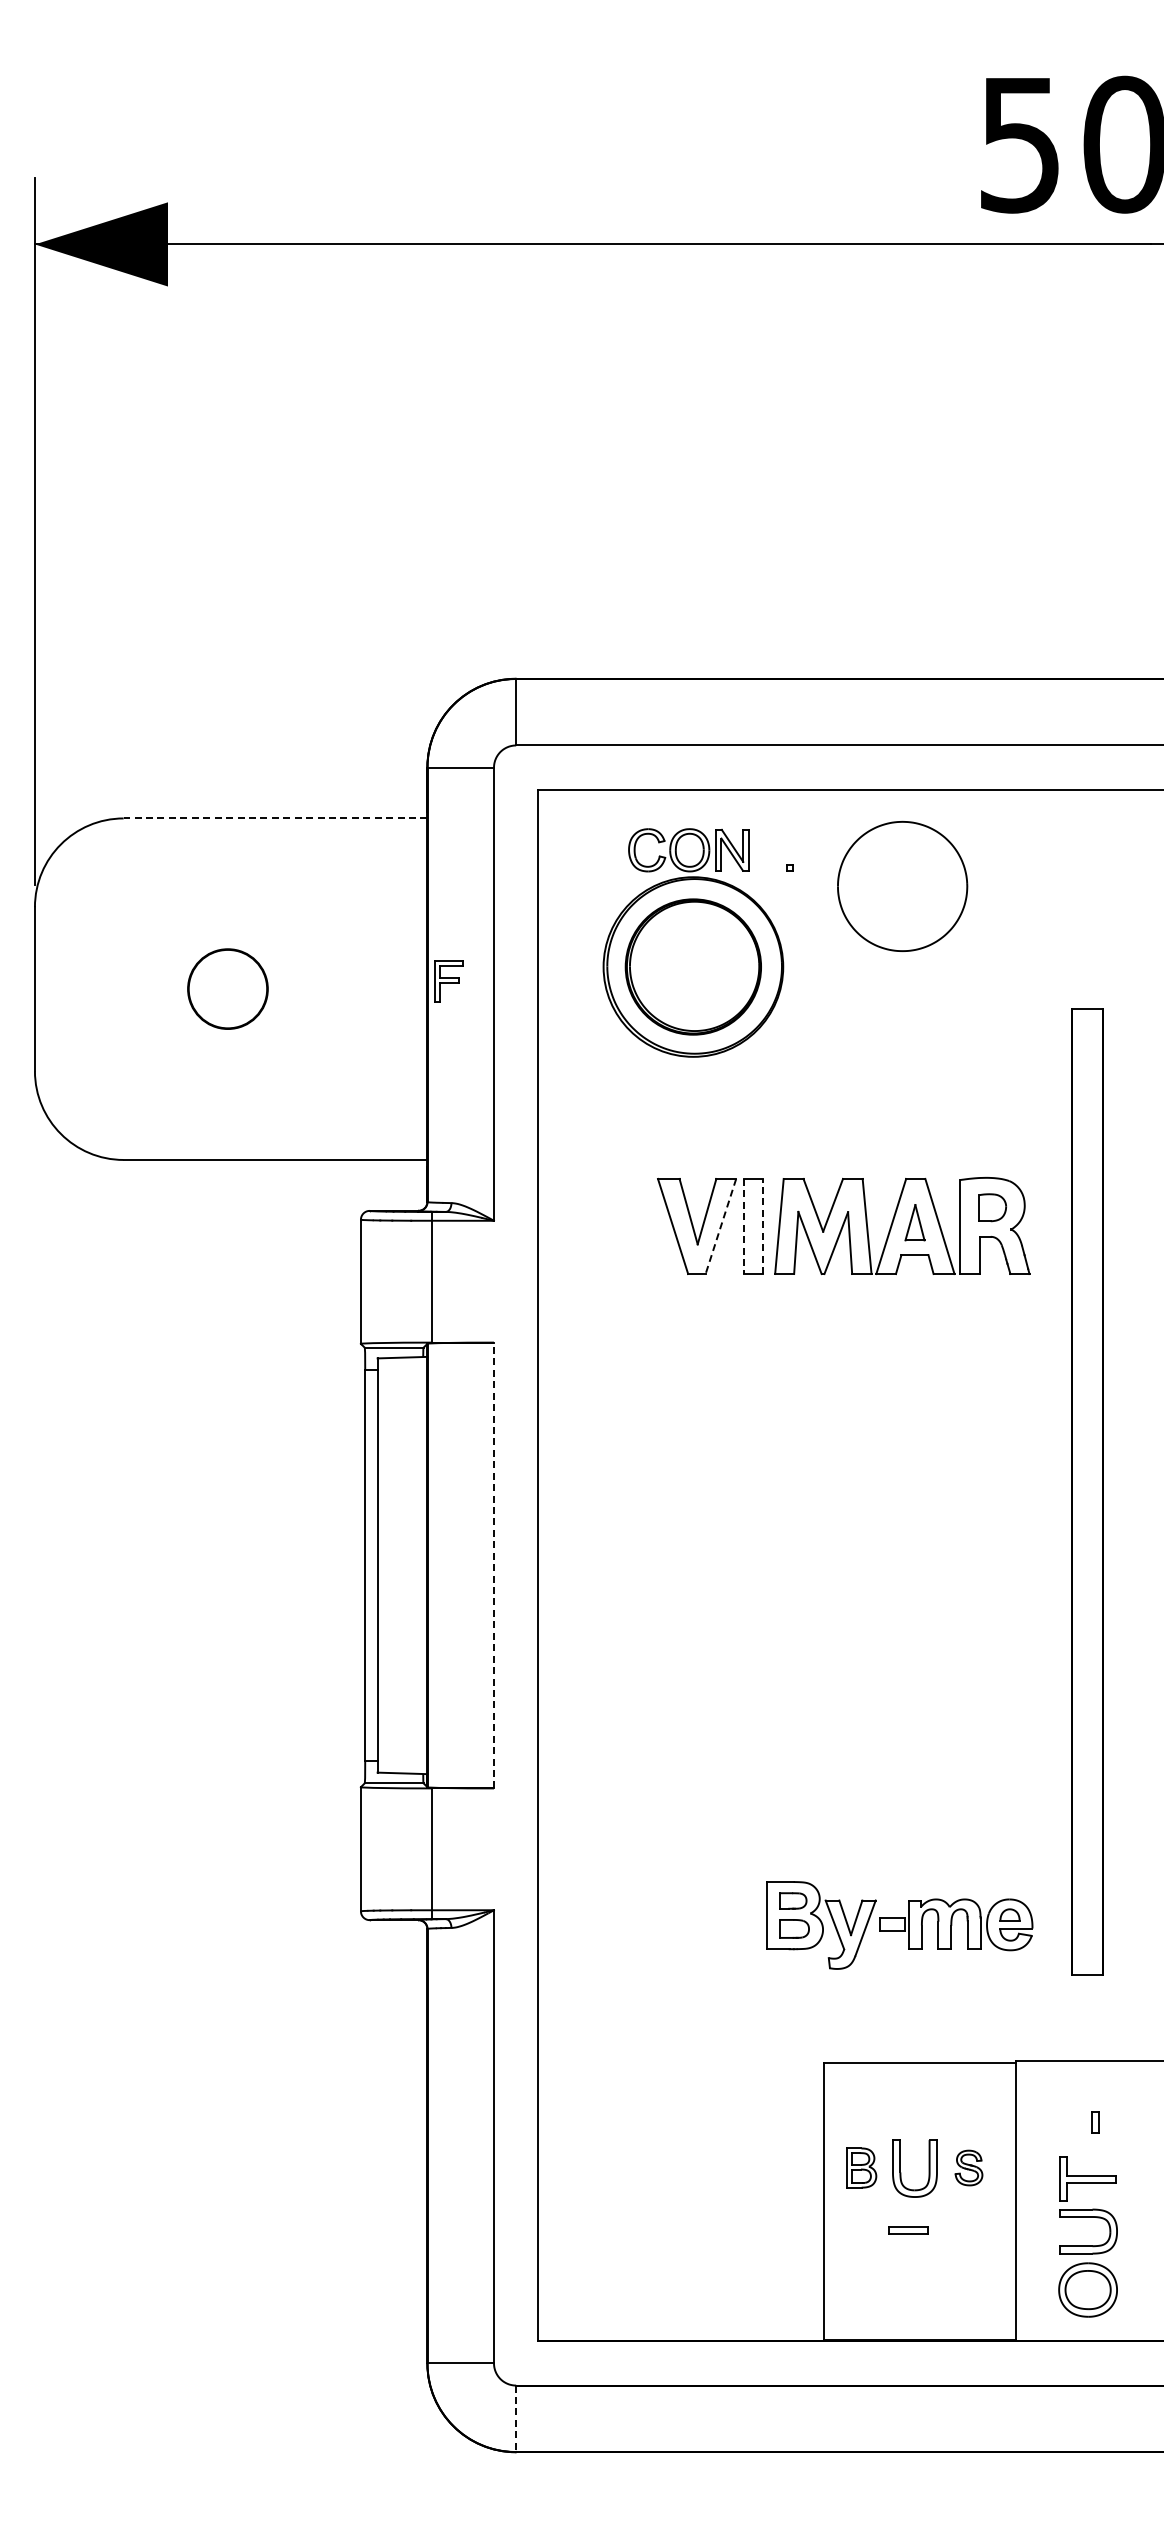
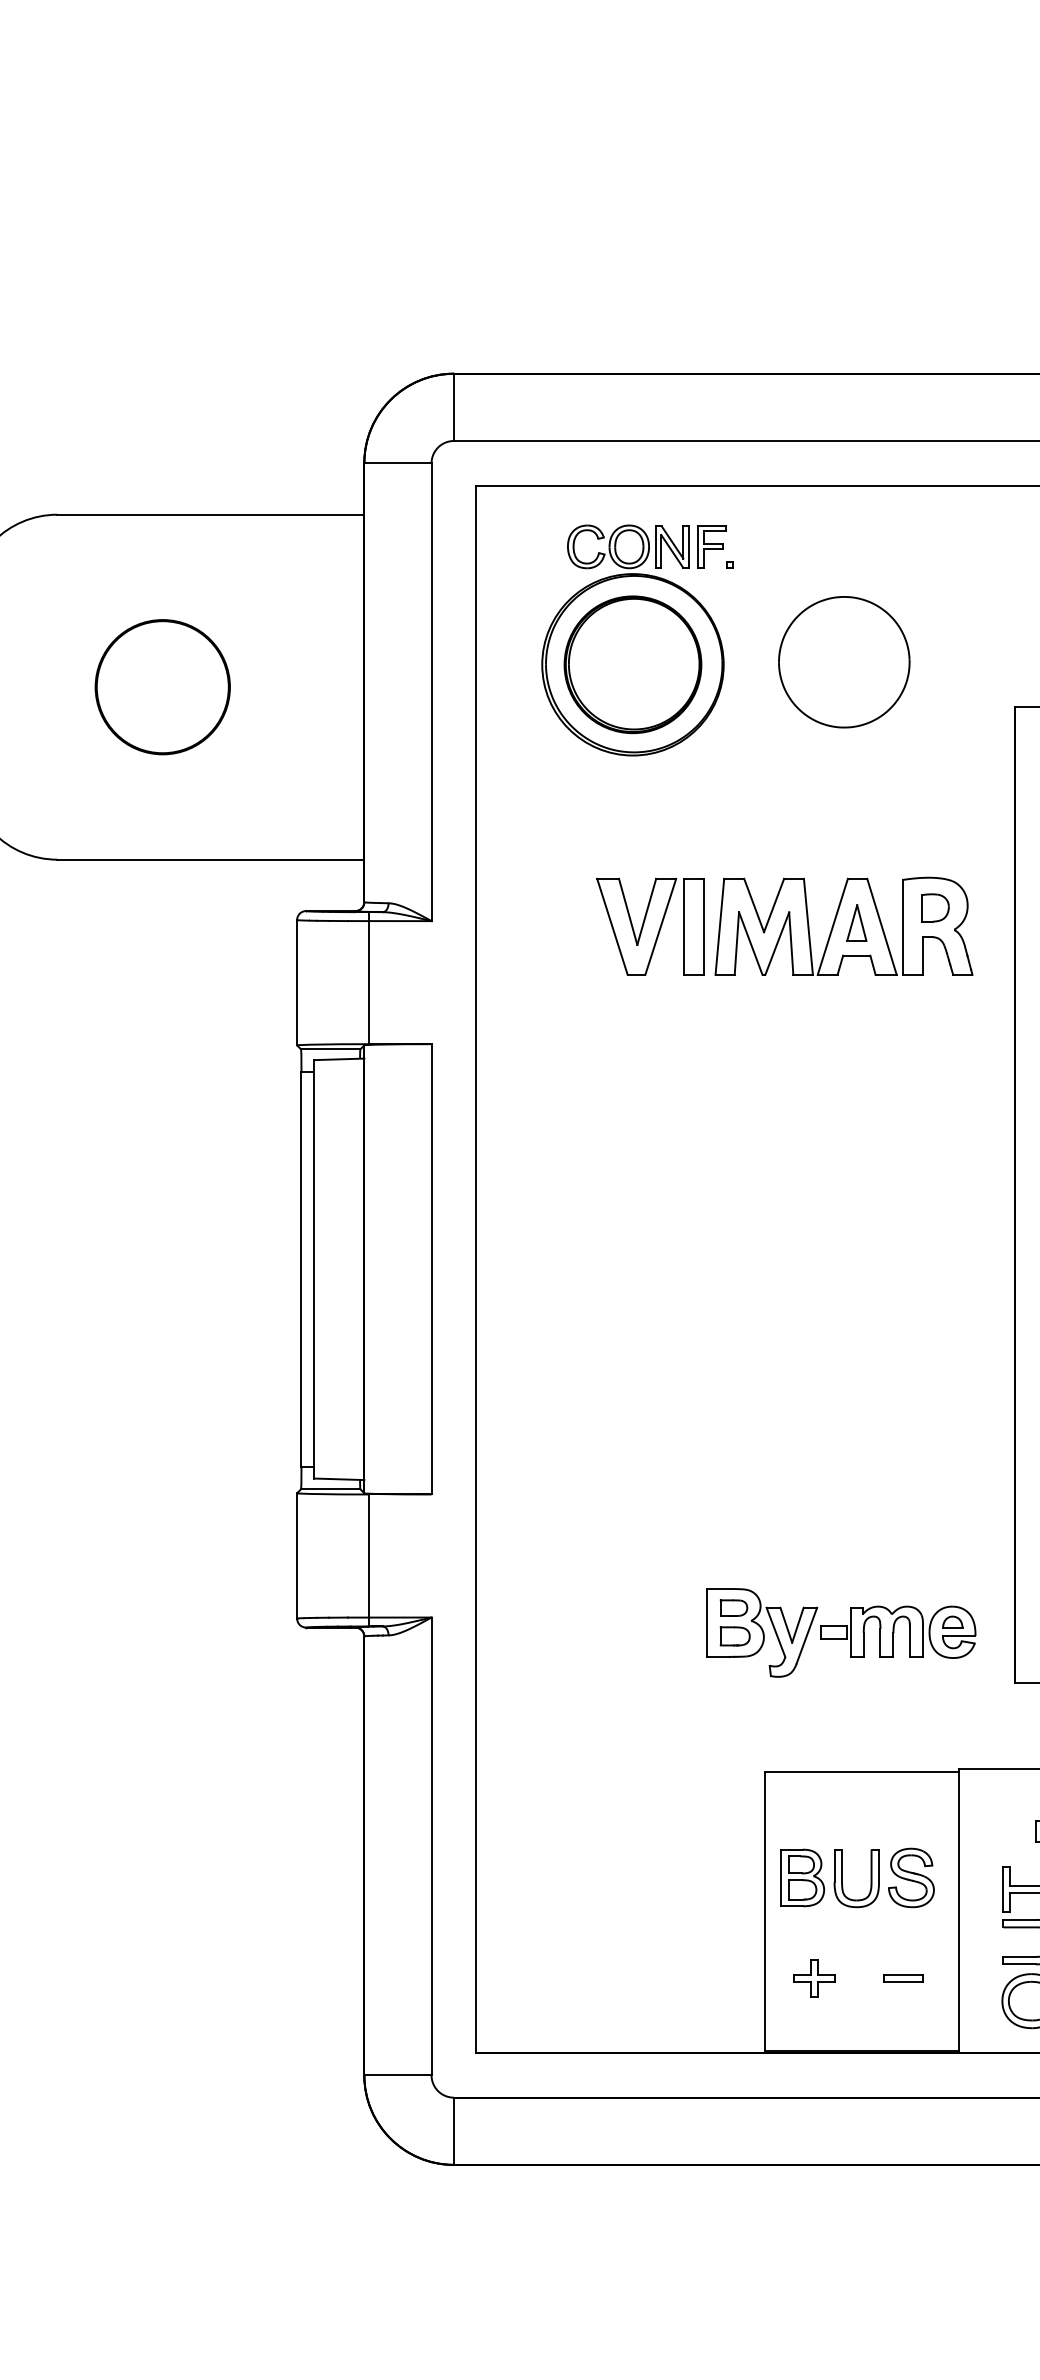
line: (275, 818) -> (210, 514), dashed -> solid
part: (902, 886) -> (844, 662), moved
part: (448, 981) -> (711, 547), moved
part: (227, 988) -> (162, 686), size x1.67
line: (720, 1226) -> (660, 926), dashed -> solid
line: (743, 1226) -> (683, 926), dashed -> solid
line: (763, 1226) -> (703, 926), dashed -> solid
line: (494, 1565) -> (432, 1269), dashed -> solid
part: (861, 2167) -> (802, 1877), size x1.43
part: (968, 2167) -> (910, 1877), size x1.67
part: (908, 2230) -> (903, 1978), moved
part: (872, 2267) -> (813, 1978), added
line: (516, 2419) -> (454, 2131), dashed -> solid

